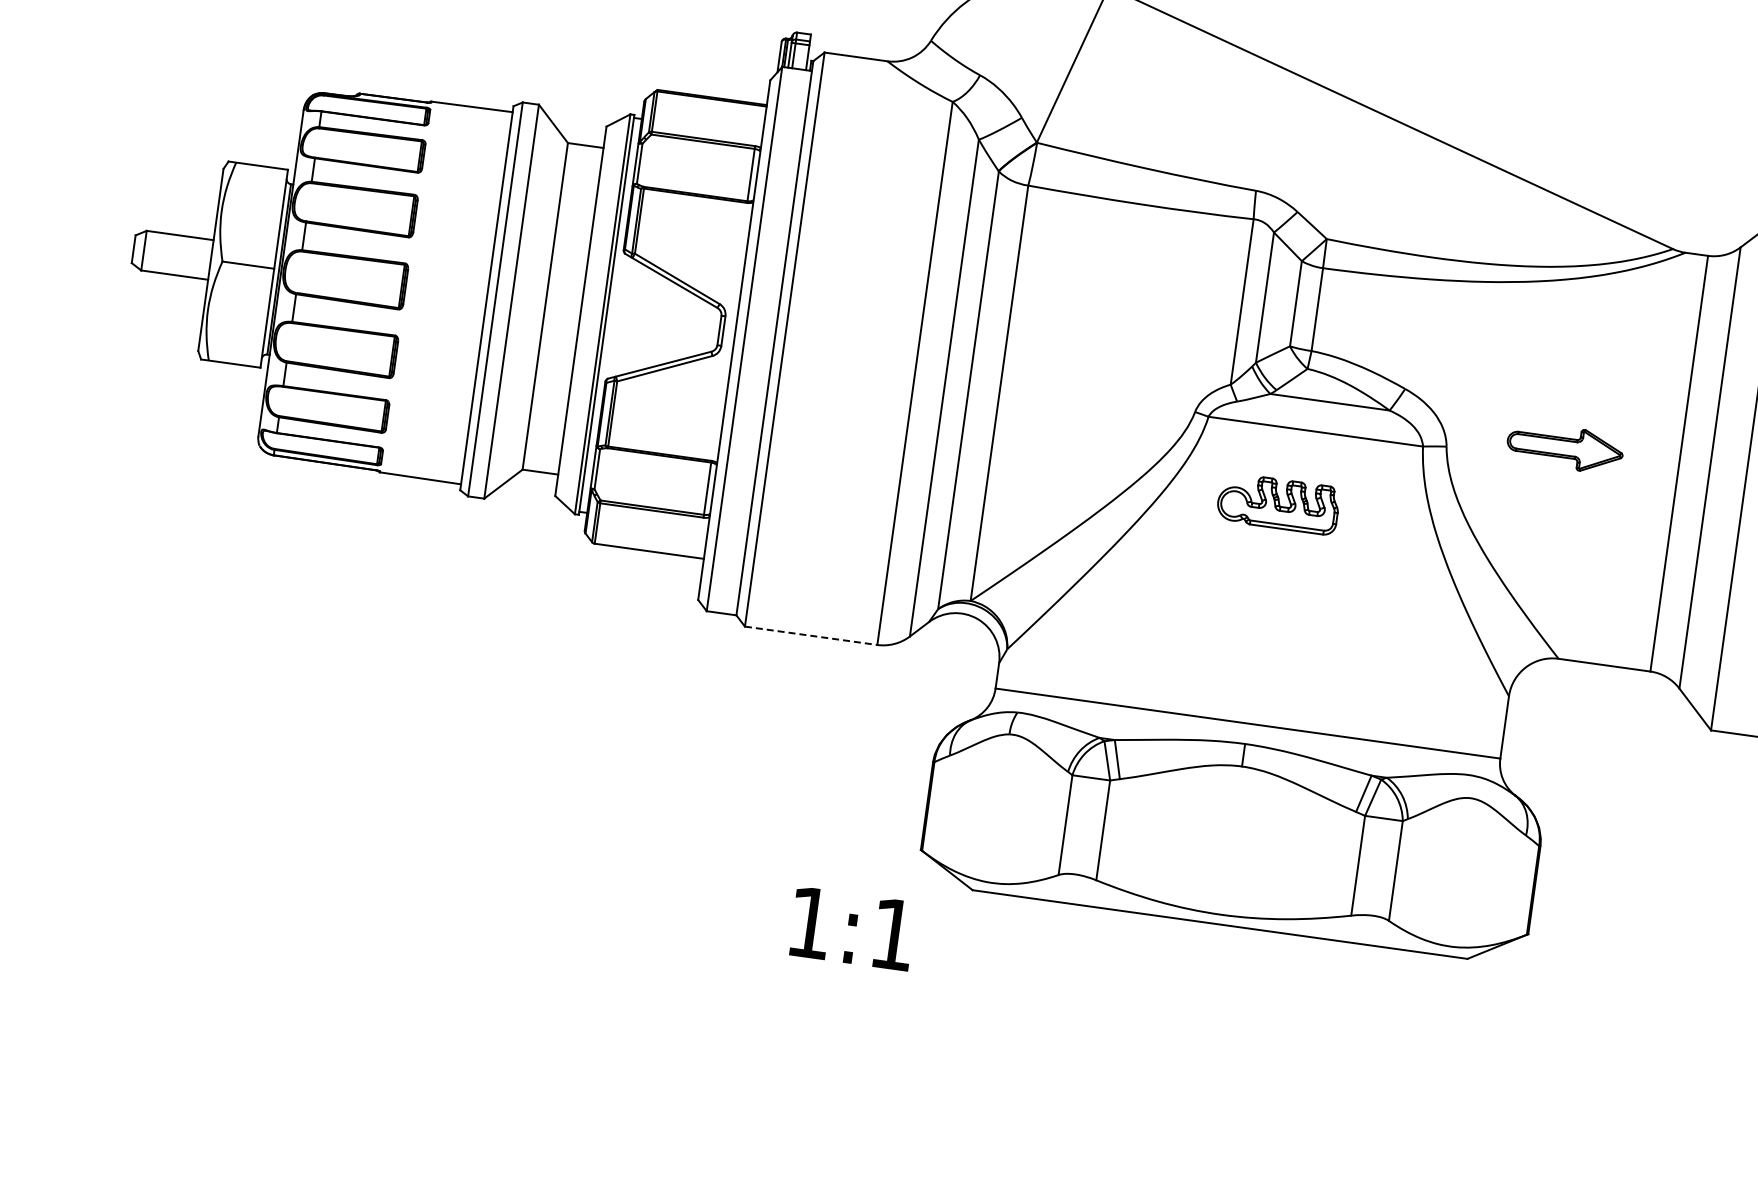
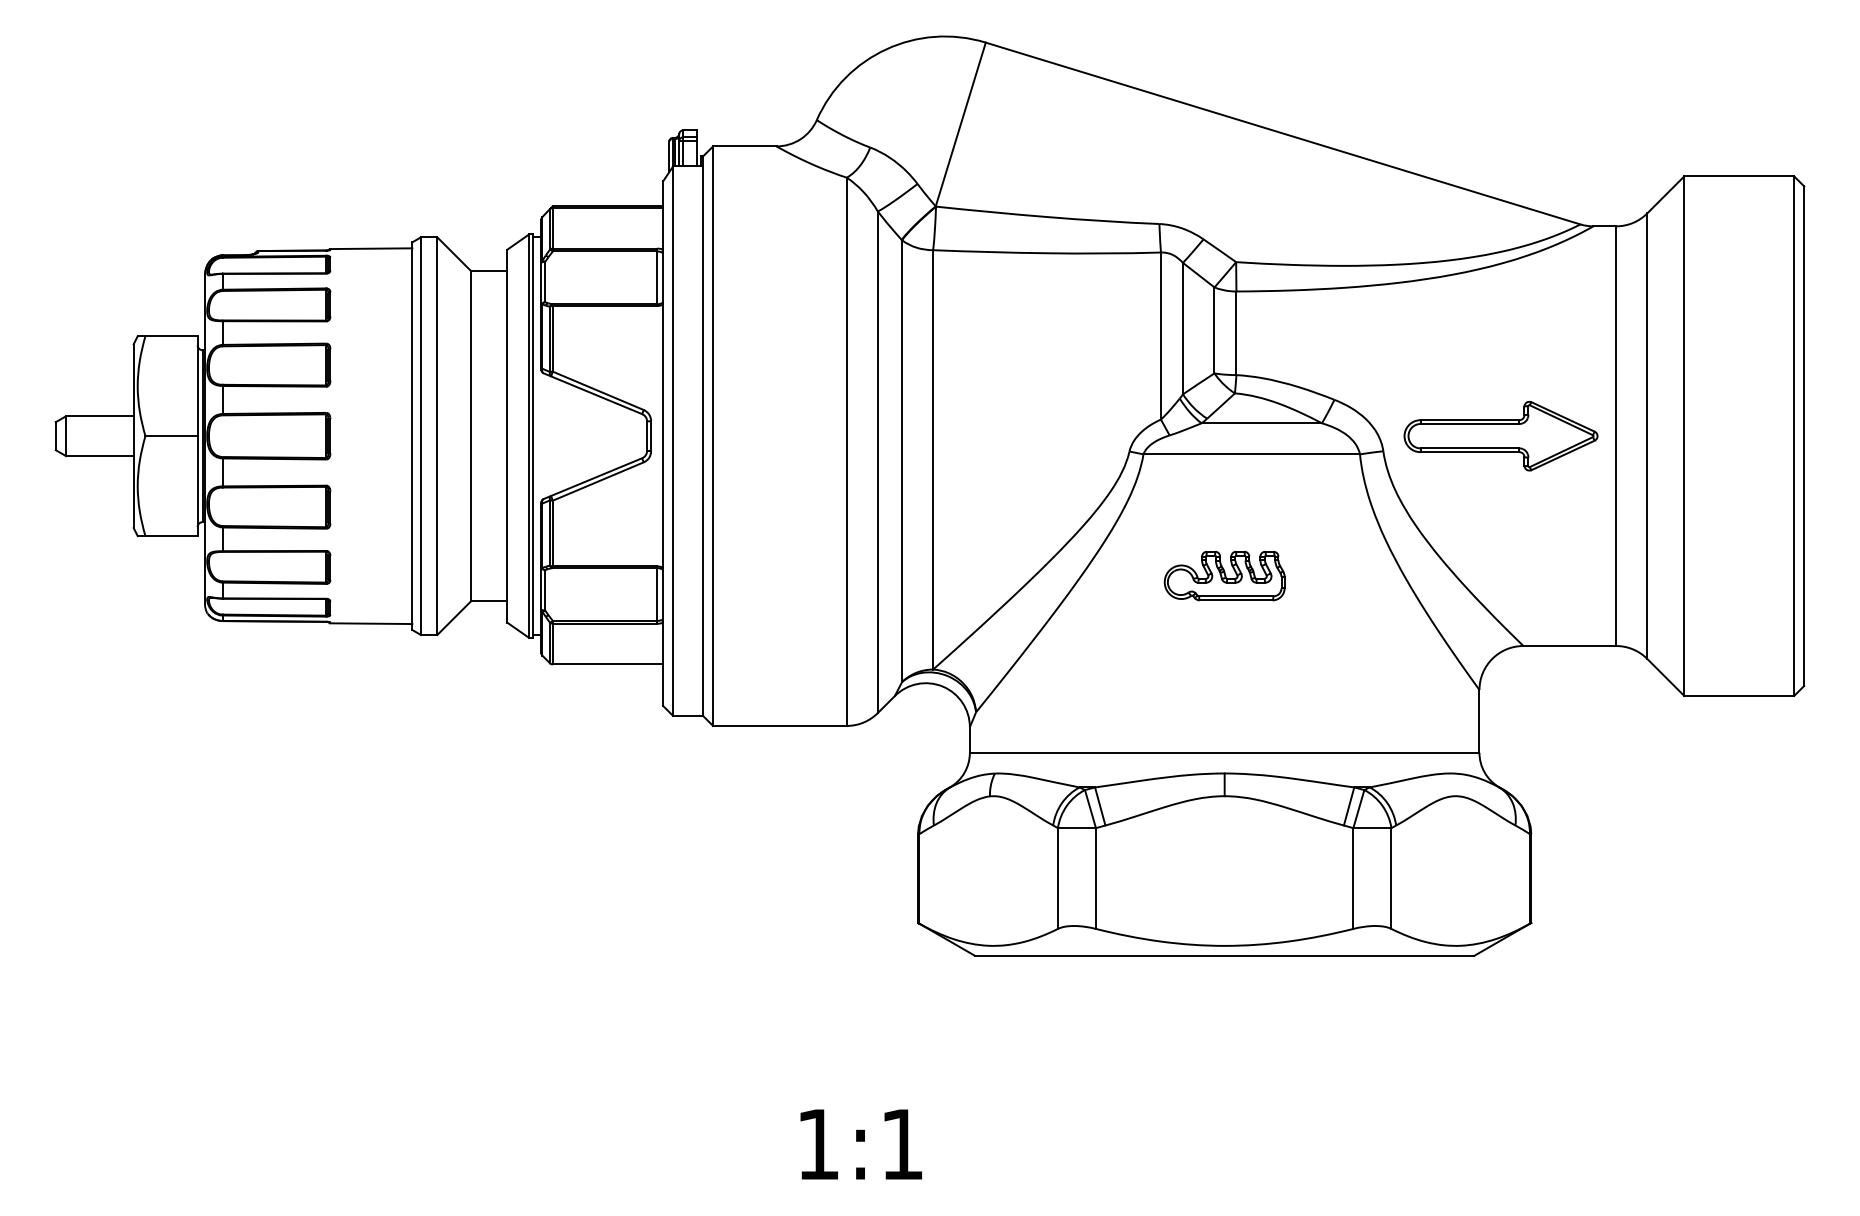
part: (1564, 448) -> (1500, 436), size x1.67
part: (1278, 503) -> (1224, 575), moved
line: (810, 635) -> (779, 725), dashed -> solid
text: (851, 928) -> (860, 1144), moved

